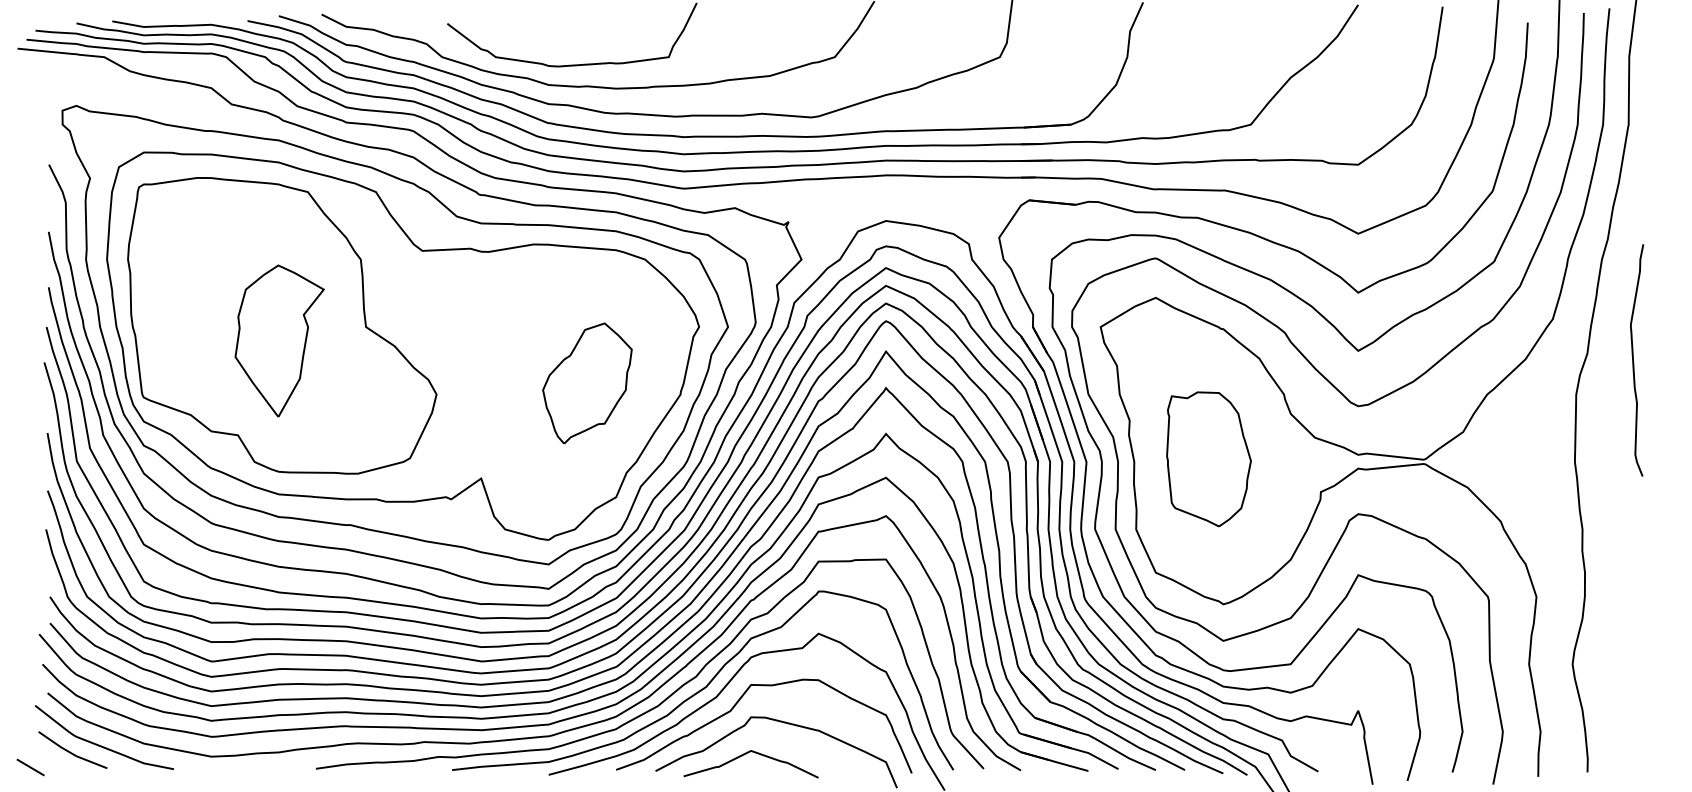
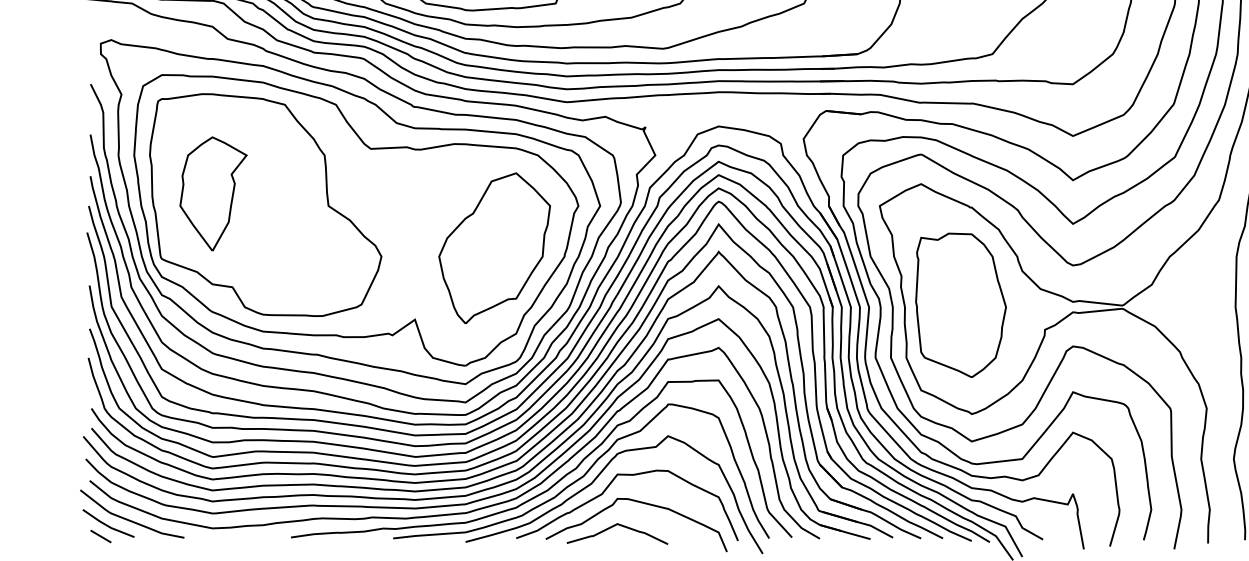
part: (279, 340) -> (213, 193), moved
part: (587, 383) -> (494, 248), size x1.67
part: (1208, 458) -> (960, 304), size x1.43
line: (30, 767) -> (100, 536), moved

